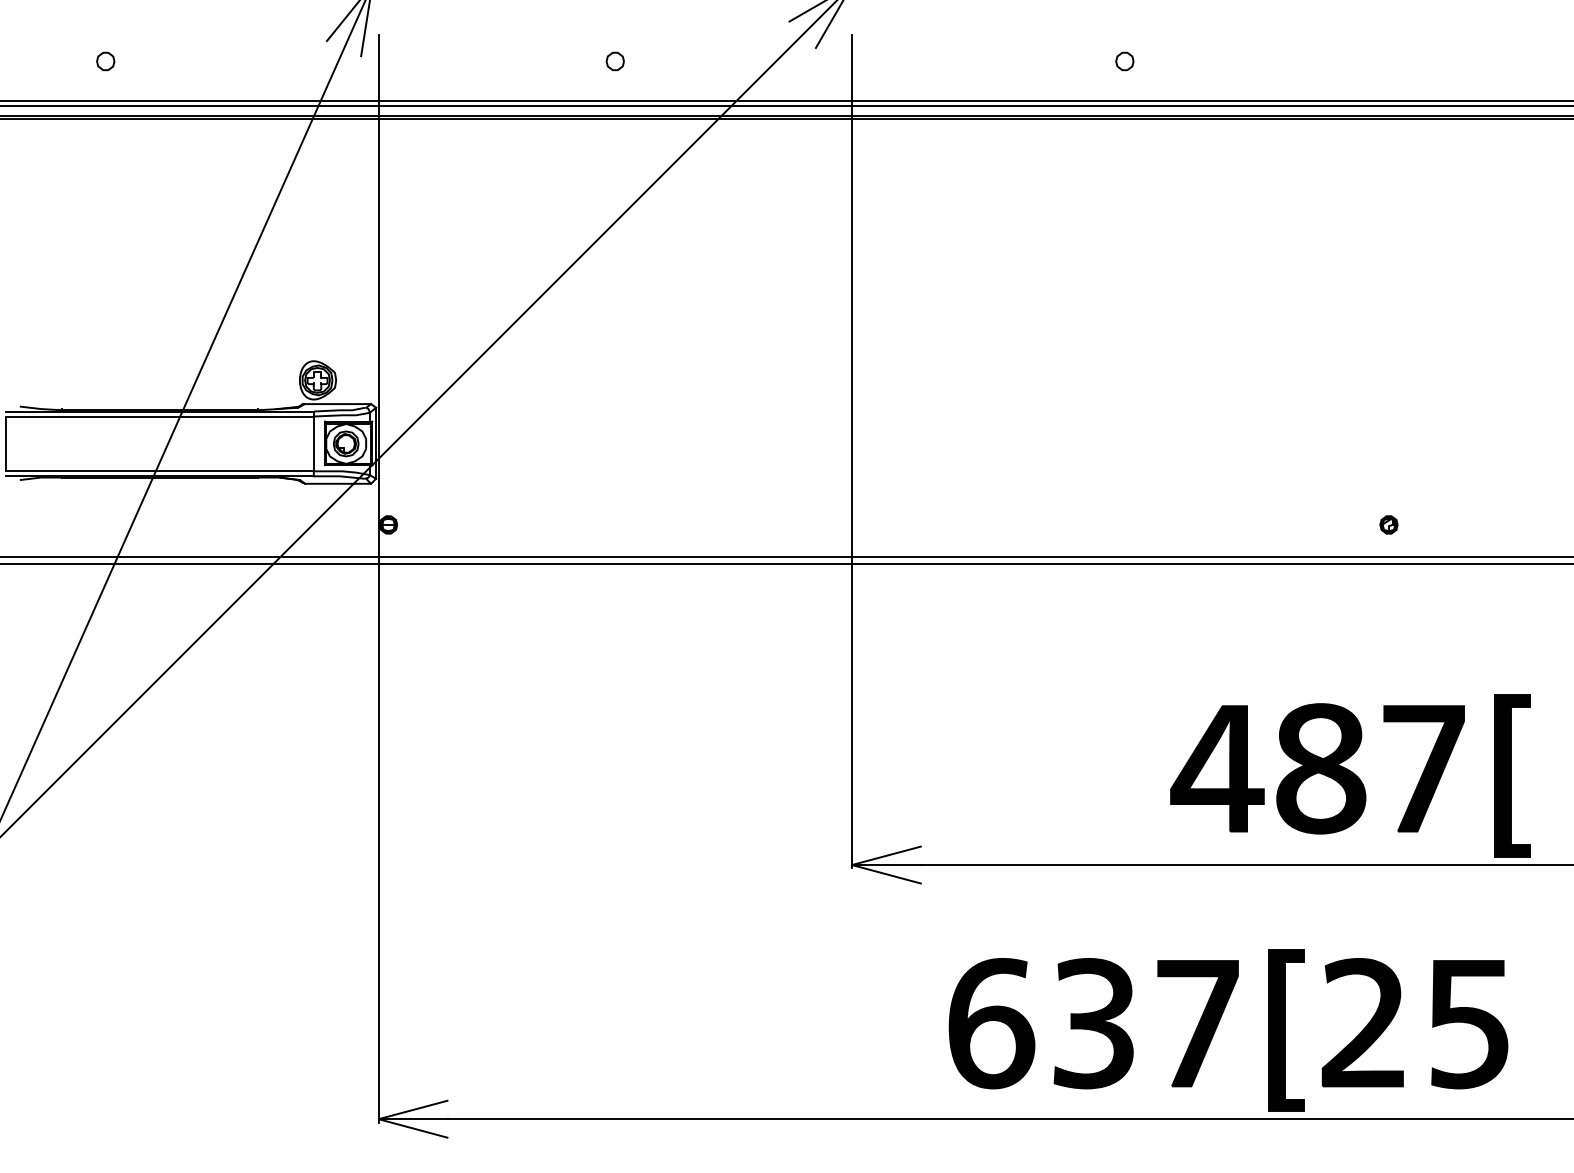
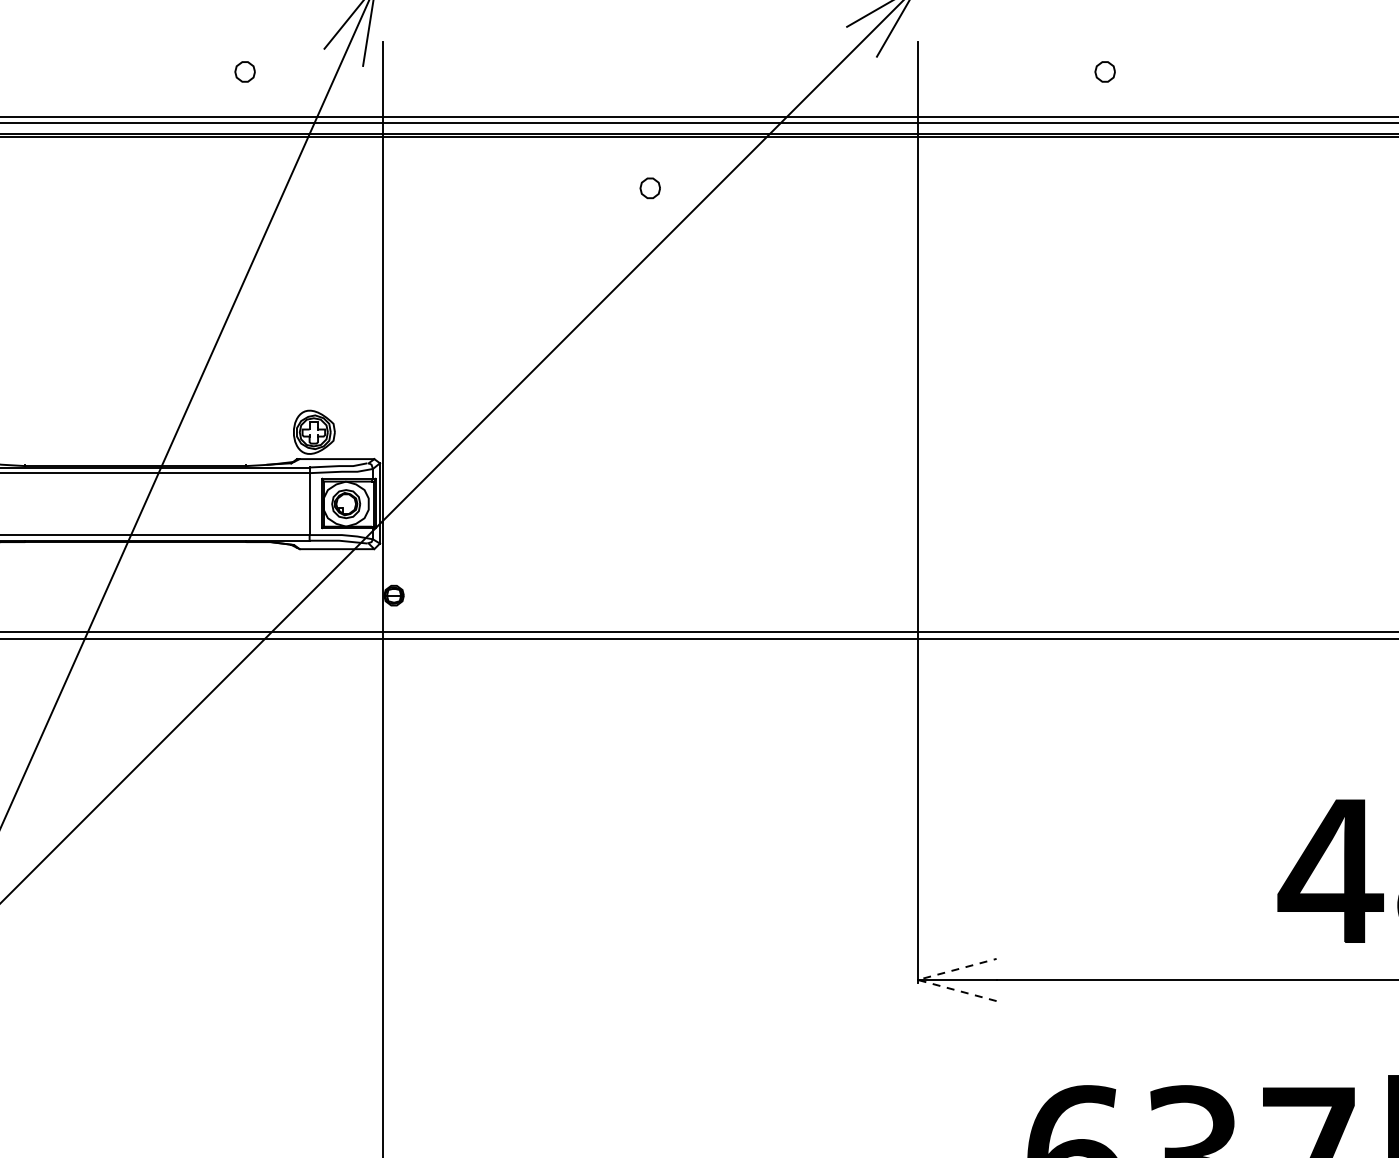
part: (105, 61) -> (244, 71), moved
part: (614, 61) -> (649, 188), moved
part: (1124, 61) -> (1104, 71), moved
line: (852, 865) -> (918, 980), solid -> dashed

